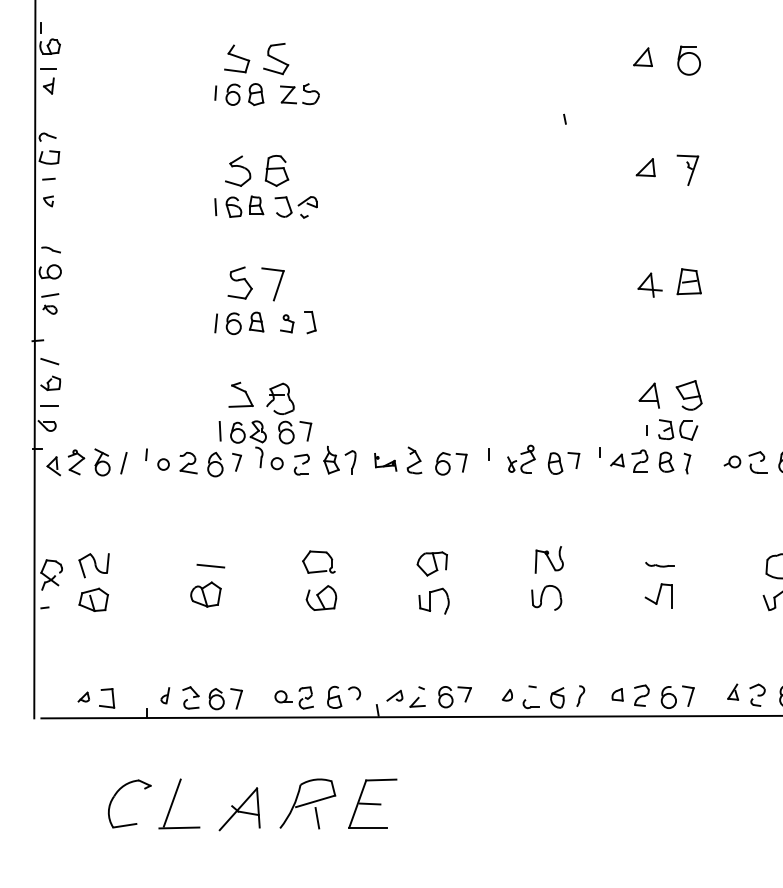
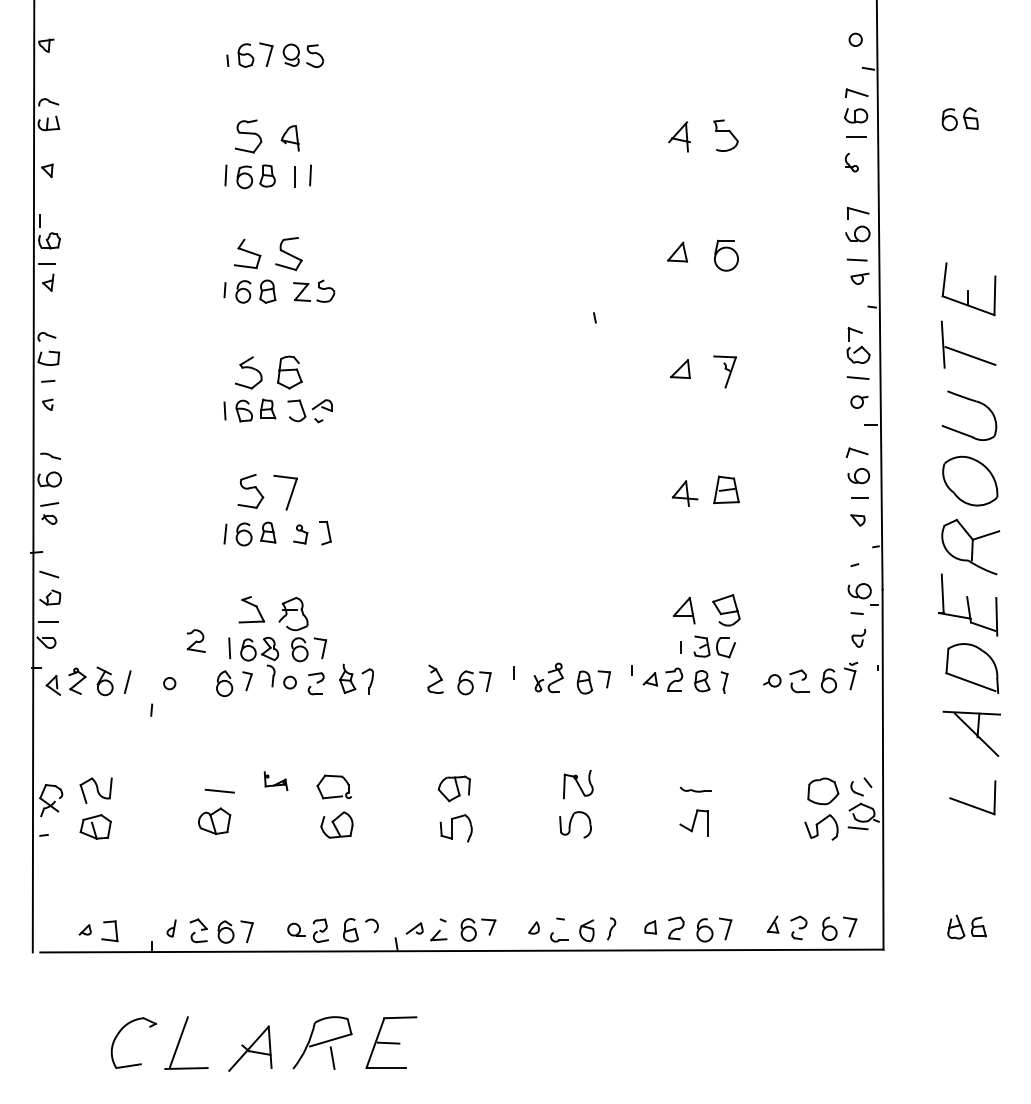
line: (146, 454) -> (151, 709), moved
part: (385, 461) -> (275, 780), moved
part: (187, 462) -> (195, 640), moved

